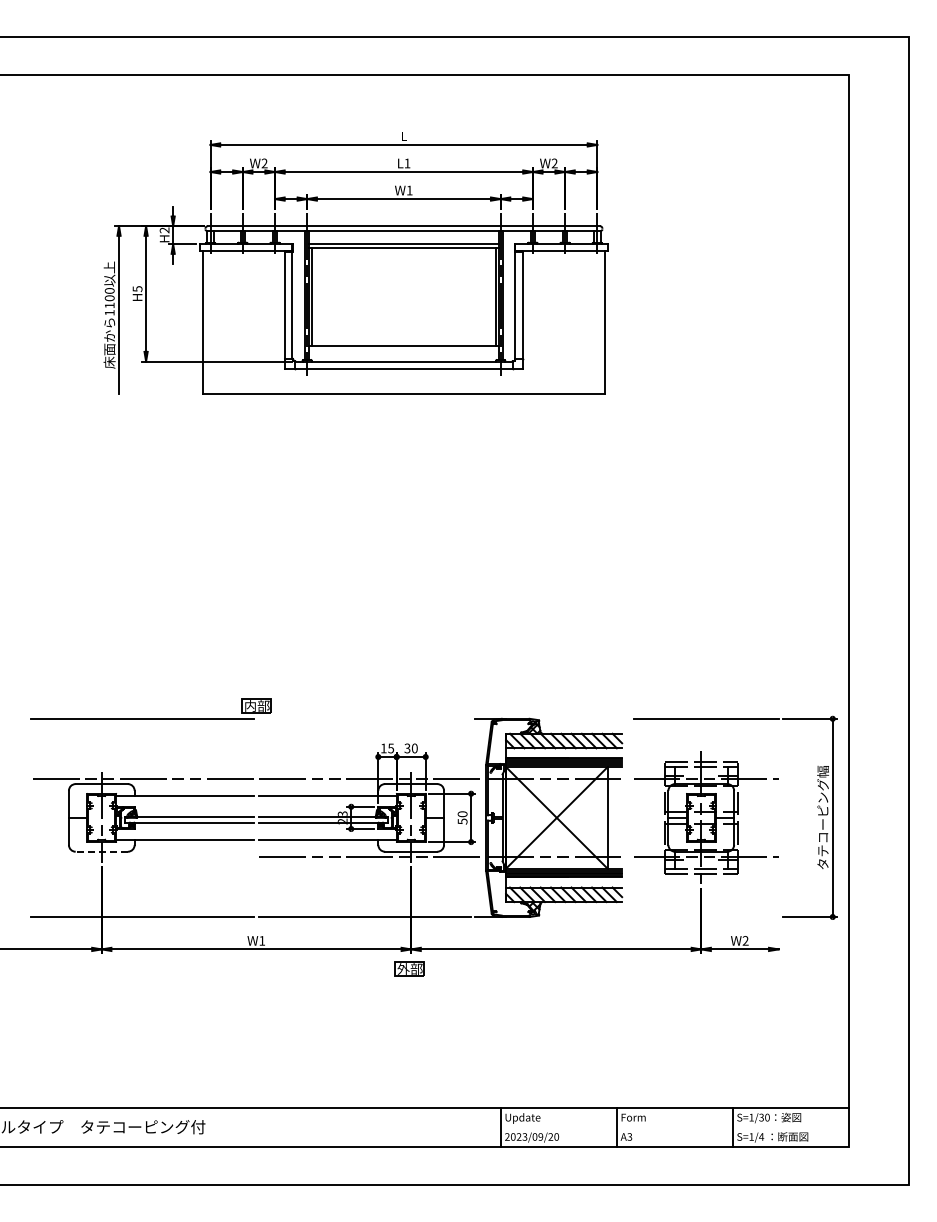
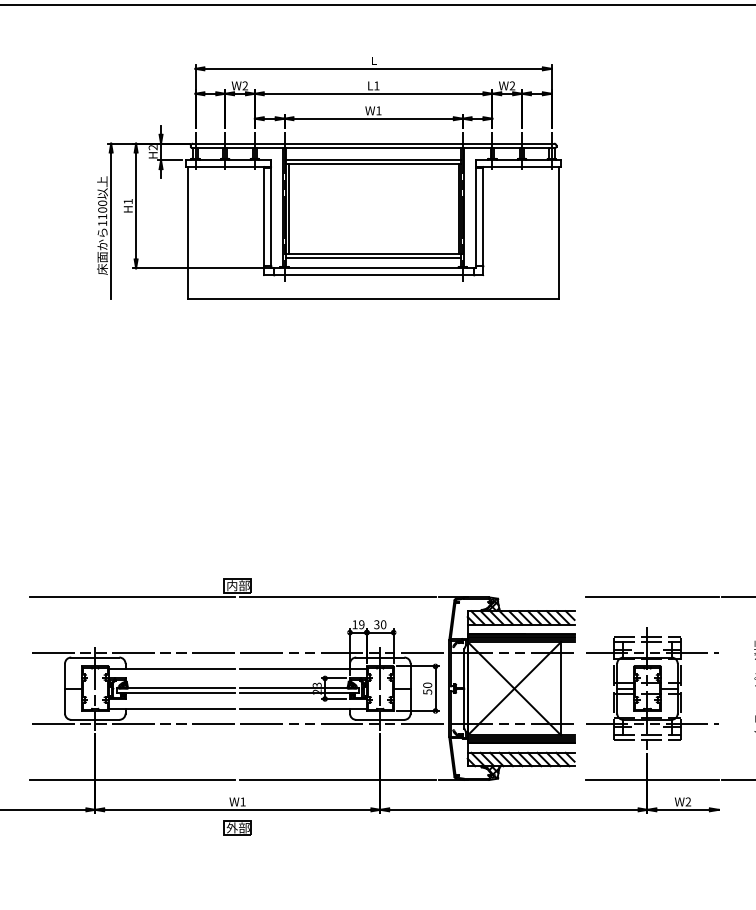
text: (137, 289) -> (128, 201), H5 -> H1
line: (403, 349) -> (373, 257), added
line: (365, 718) -> (338, 597), added
text: (391, 748) -> (362, 624), 15 -> 19
line: (101, 851) -> (95, 719), dashed -> solid
line: (142, 856) -> (132, 724), added
line: (706, 917) -> (652, 780), added
part: (409, 968) -> (237, 827), moved

